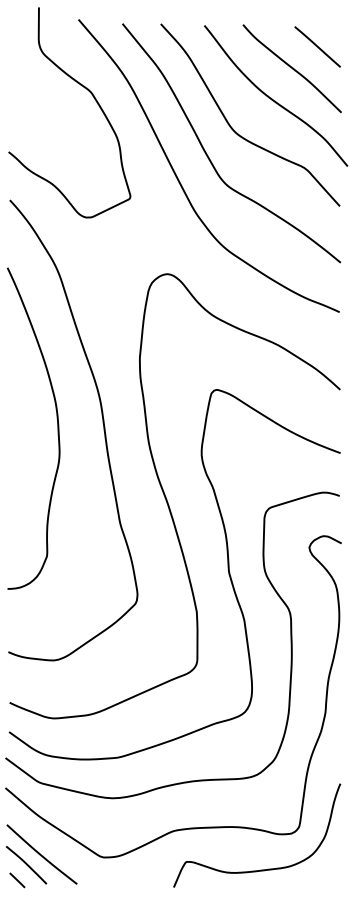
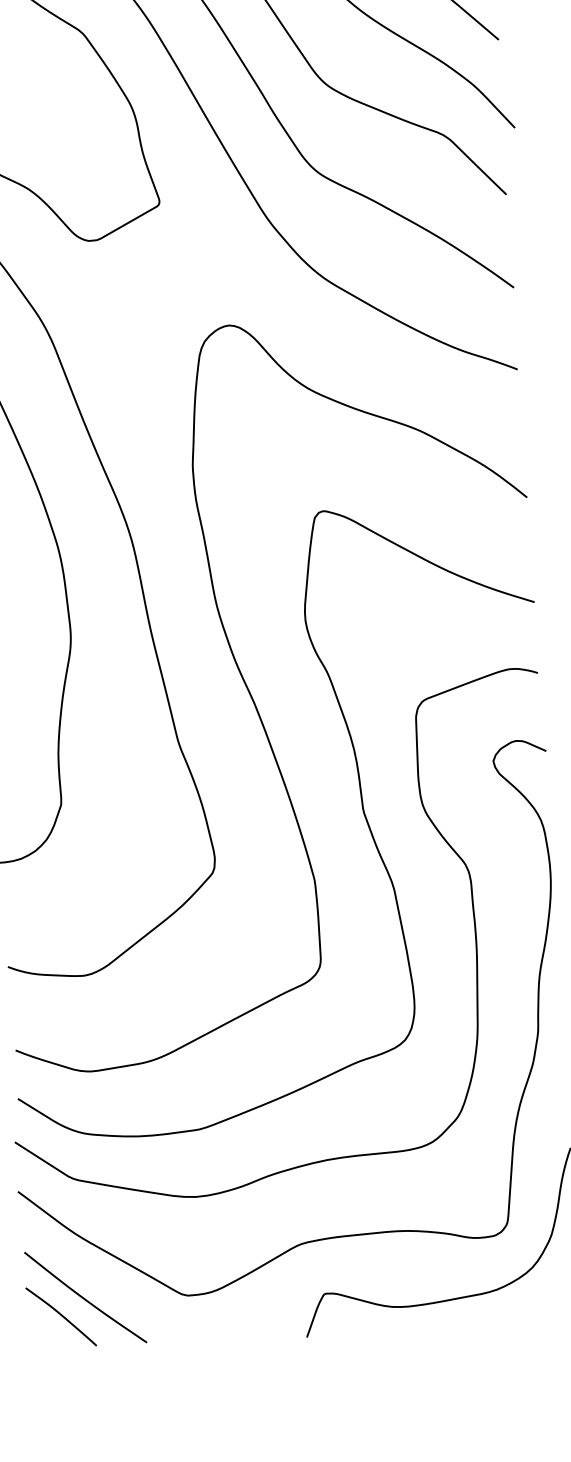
line: (17, 880) -> (48, 1343), removed

